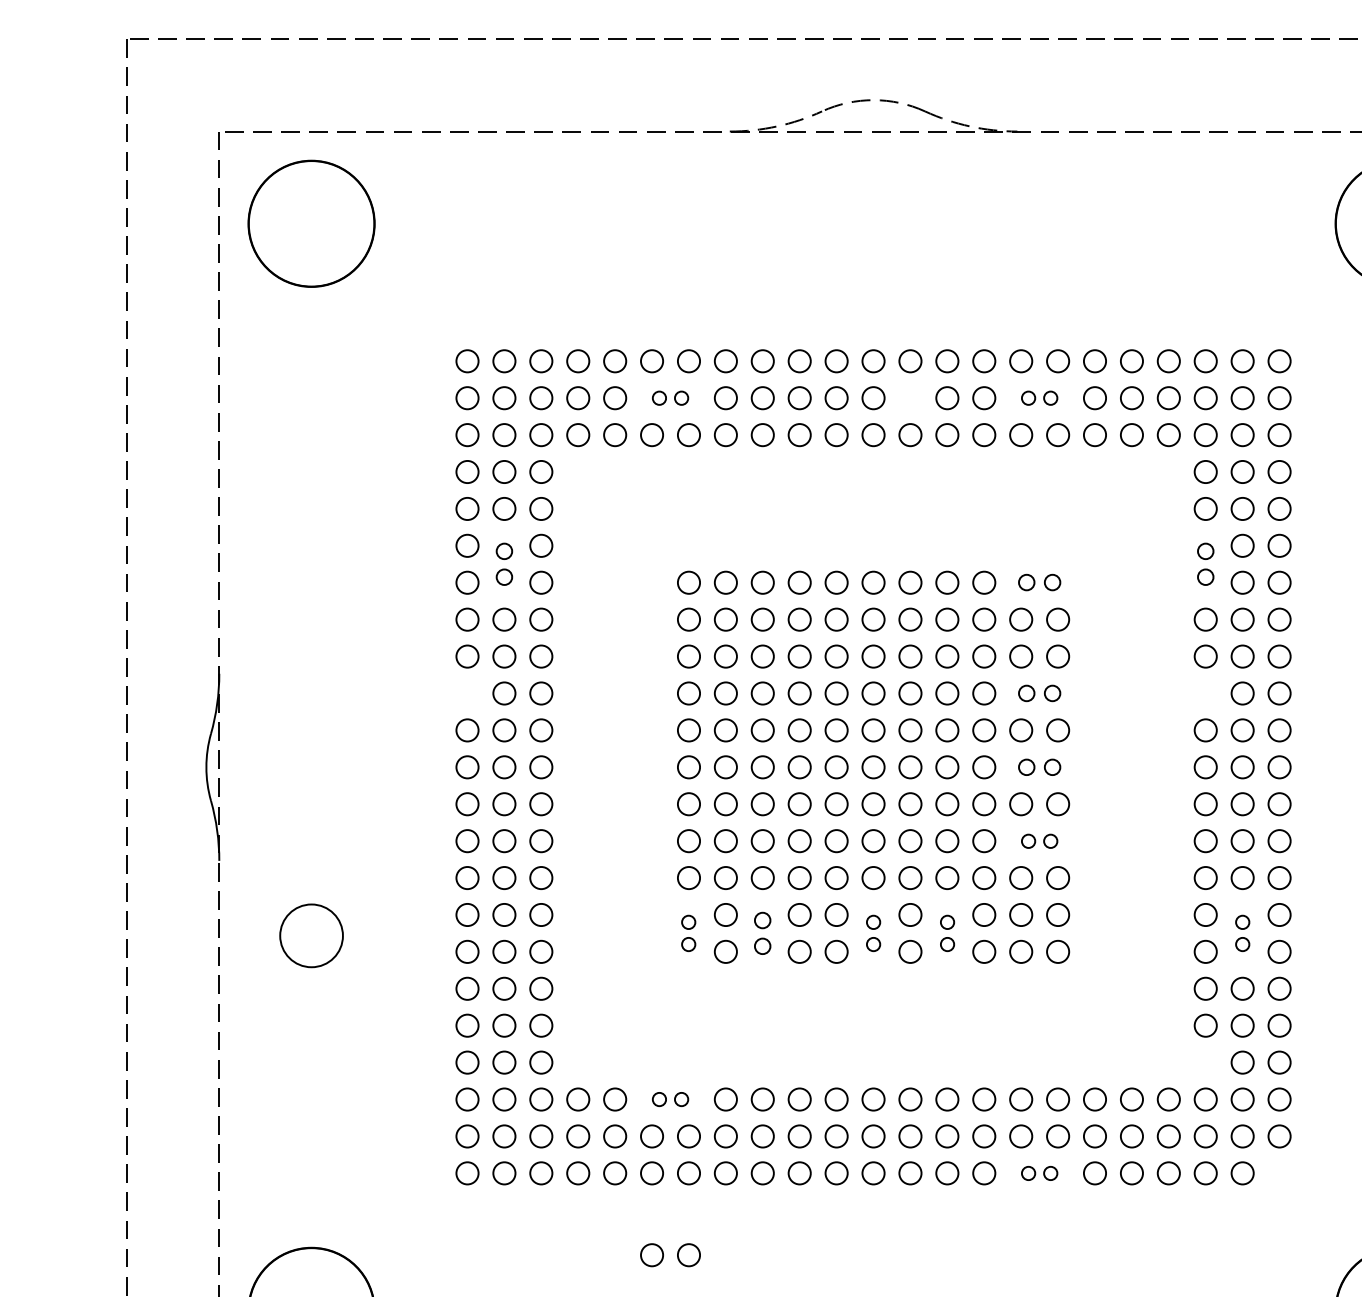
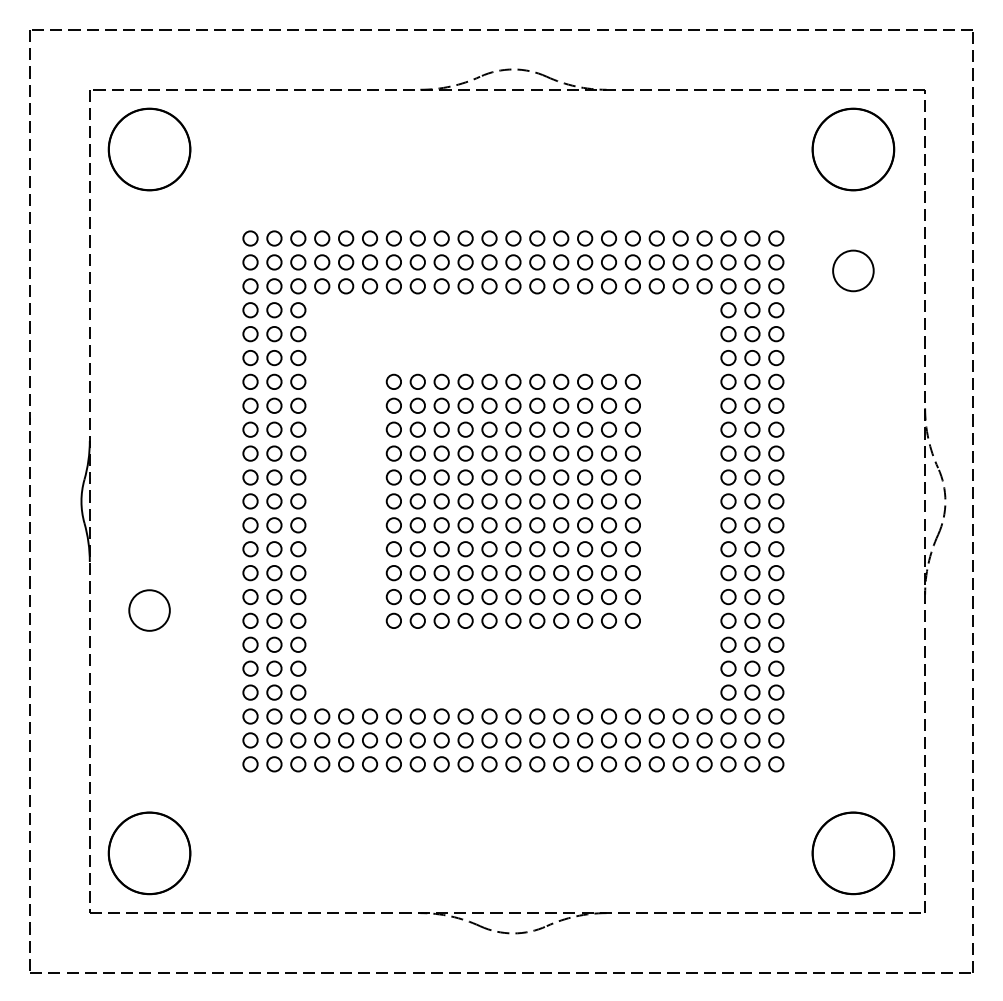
part: (669, 398) -> (381, 262), size x1.67
circle: (910, 398) -> (537, 262), added
part: (1038, 398) -> (620, 262), size x1.67
part: (504, 563) -> (274, 369), size x1.43
part: (1205, 563) -> (728, 369), size x1.43
part: (1038, 582) -> (620, 381), size x1.43
circle: (467, 693) -> (250, 453), added
part: (1038, 693) -> (620, 453), size x1.43
circle: (1205, 693) -> (728, 453), added
part: (1038, 767) -> (620, 501), size x1.43
part: (1038, 841) -> (620, 549), size x1.67
part: (688, 932) -> (393, 608), size x1.67
part: (762, 932) -> (441, 608), size x1.43
part: (873, 932) -> (513, 608), size x1.67
part: (947, 932) -> (561, 608), size x1.67
part: (1242, 932) -> (752, 608), size x1.67
circle: (1205, 1062) -> (728, 692), added
part: (669, 1099) -> (381, 716), size x1.67
part: (1038, 1173) -> (620, 764), size x1.67
circle: (1279, 1173) -> (776, 764), added
part: (669, 1255) -> (381, 817), removed

